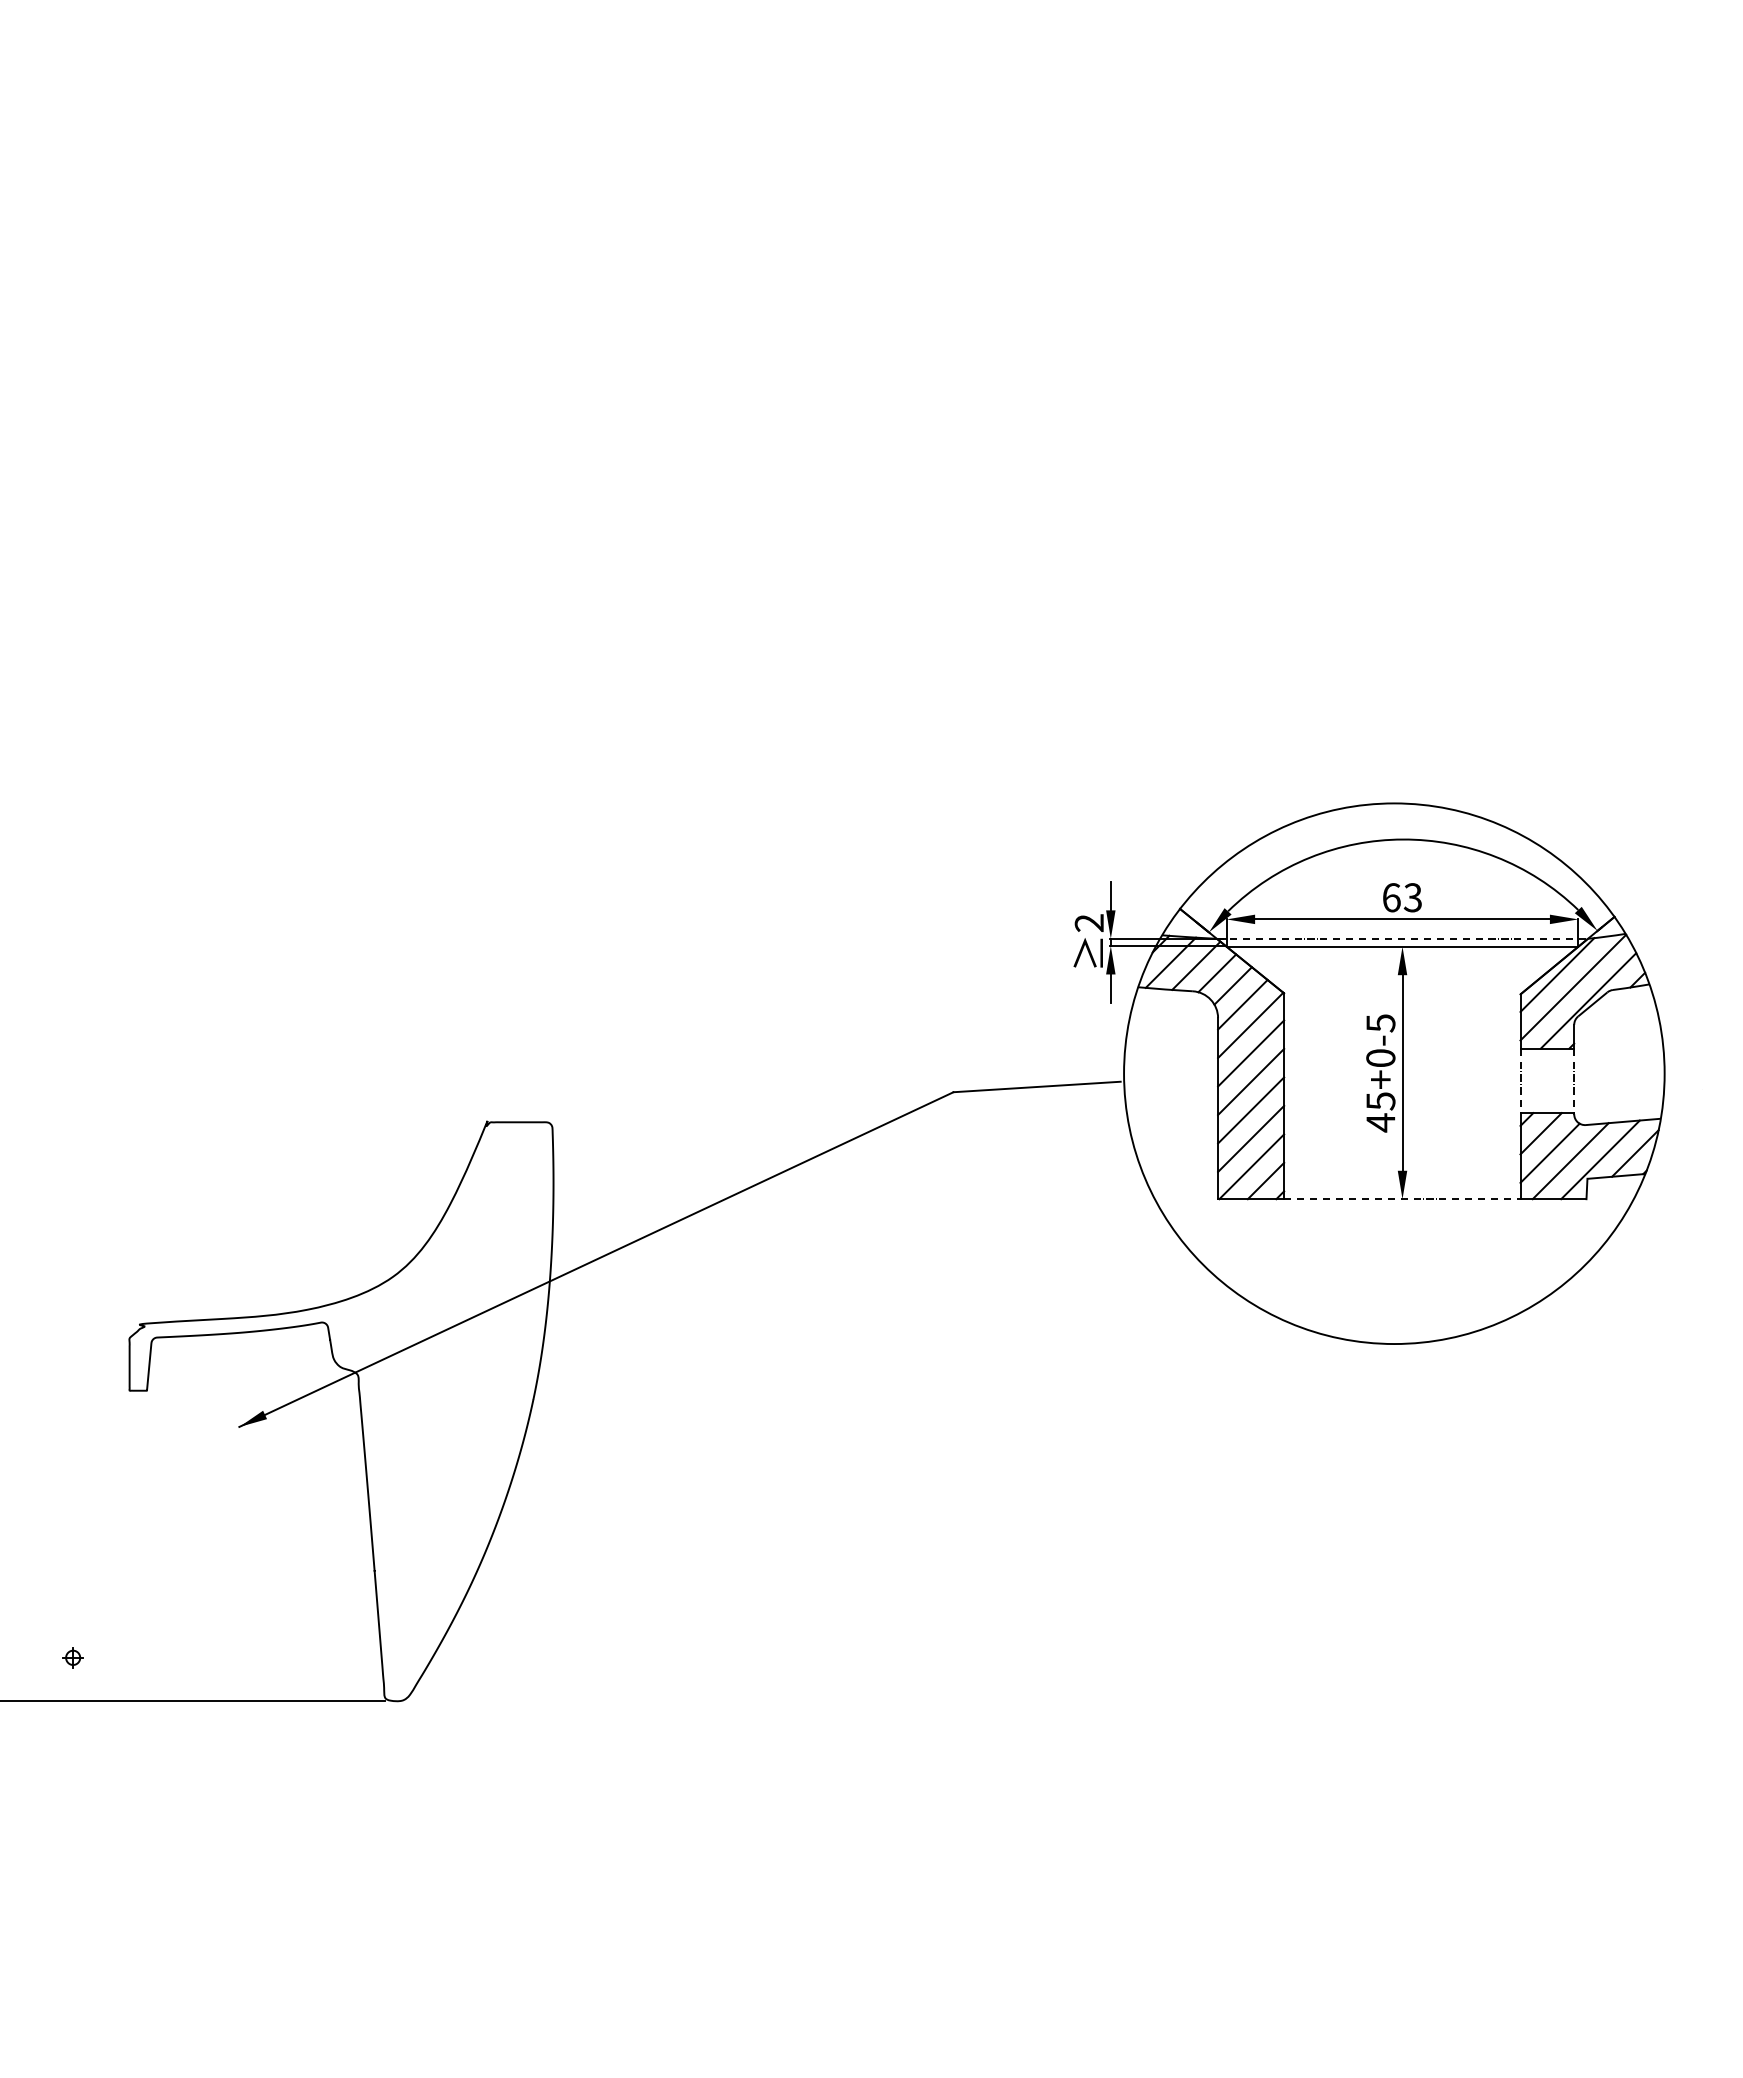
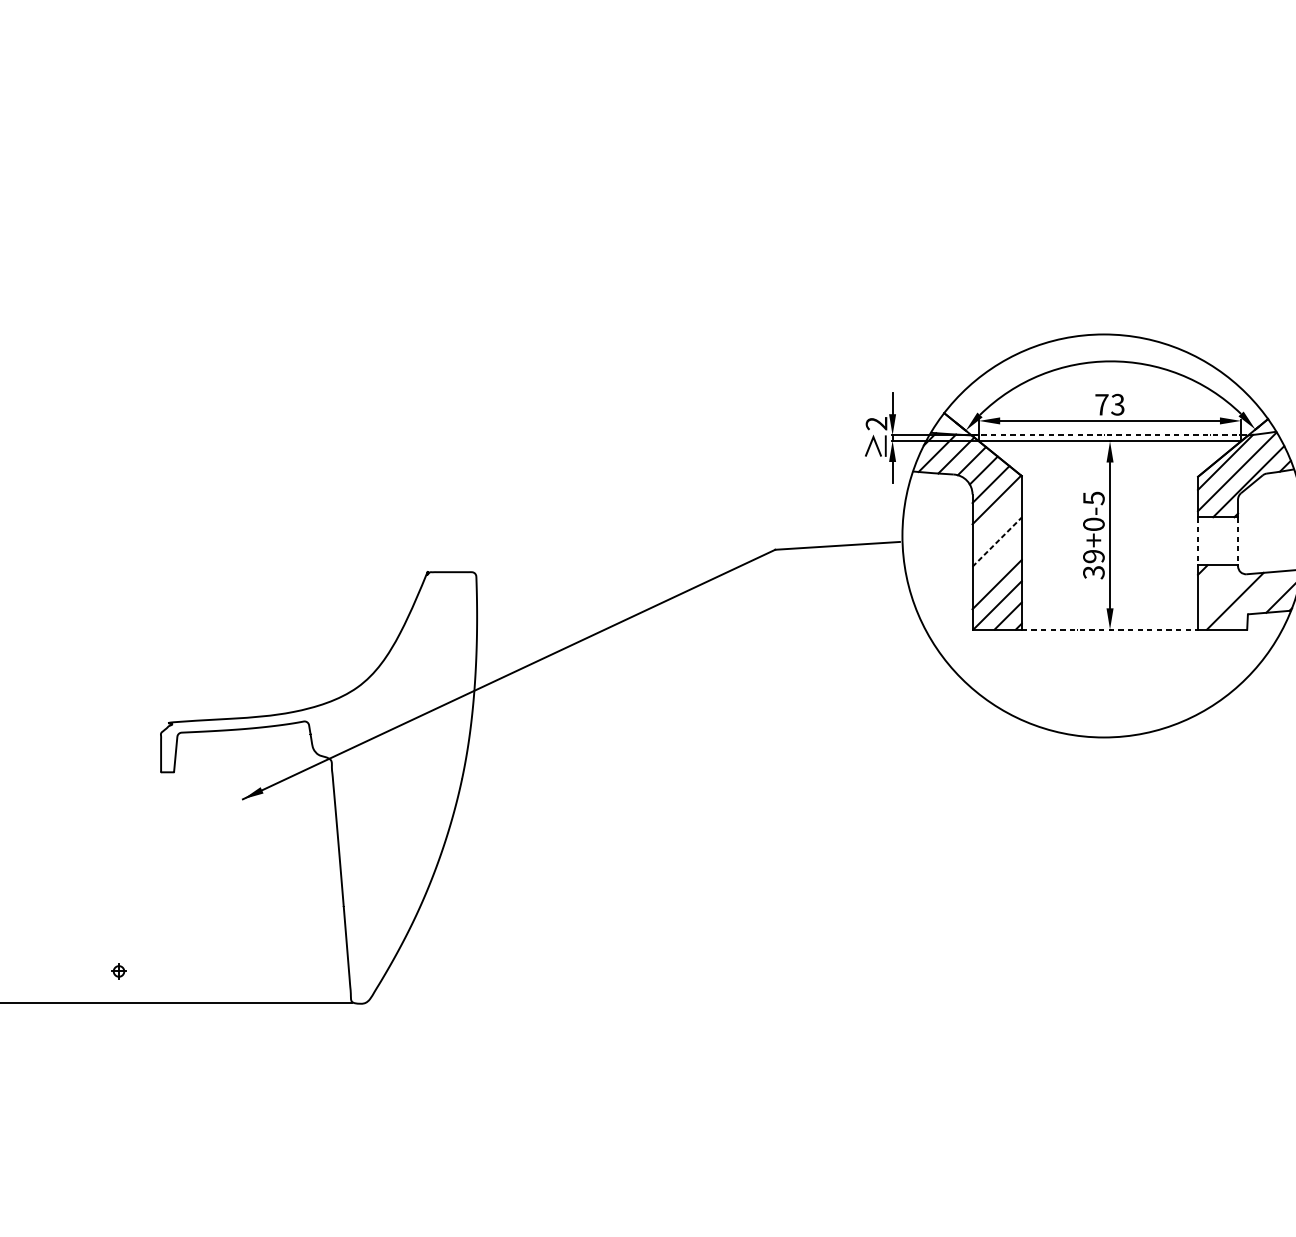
text: (1391, 897) -> (1101, 404), 63 -> 73
line: (1251, 1053) -> (997, 520), removed
line: (1251, 1081) -> (997, 541), solid -> dashed
line: (1251, 1110) -> (997, 563), removed
text: (1380, 1112) -> (1093, 564), 45+0-5 -> 39+0-5
line: (1540, 1133) -> (1212, 580), removed
line: (1549, 1152) -> (1219, 594), removed
line: (1600, 1159) -> (1257, 599), removed

